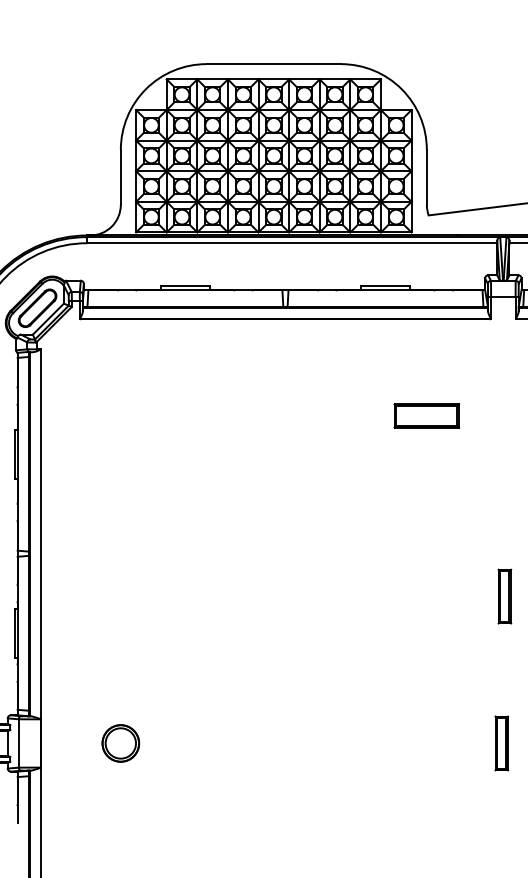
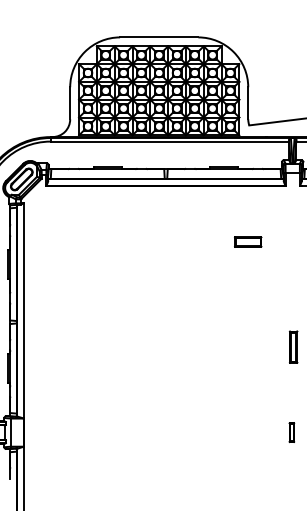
part: (425, 414) -> (247, 241), size x0.7
part: (119, 743) -> (69, 432), removed
part: (501, 743) -> (291, 432), size x0.6

